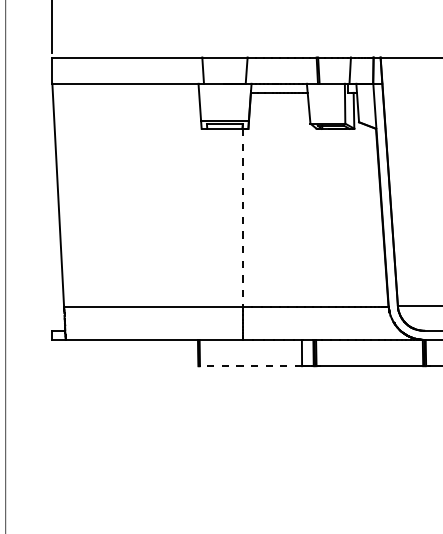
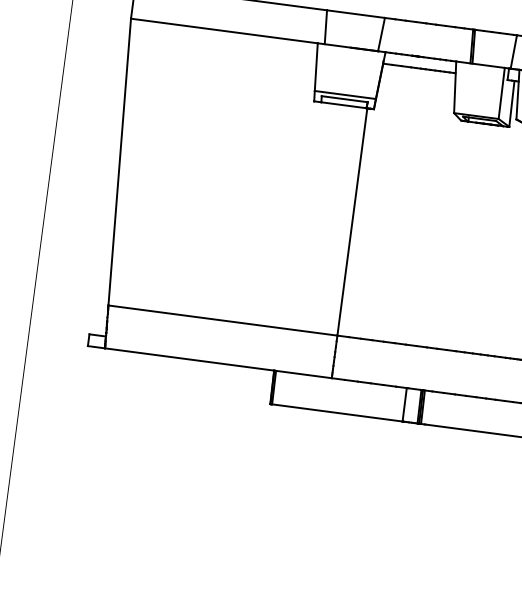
line: (243, 217) -> (352, 221), dashed -> solid
line: (250, 366) -> (336, 413), dashed -> solid

